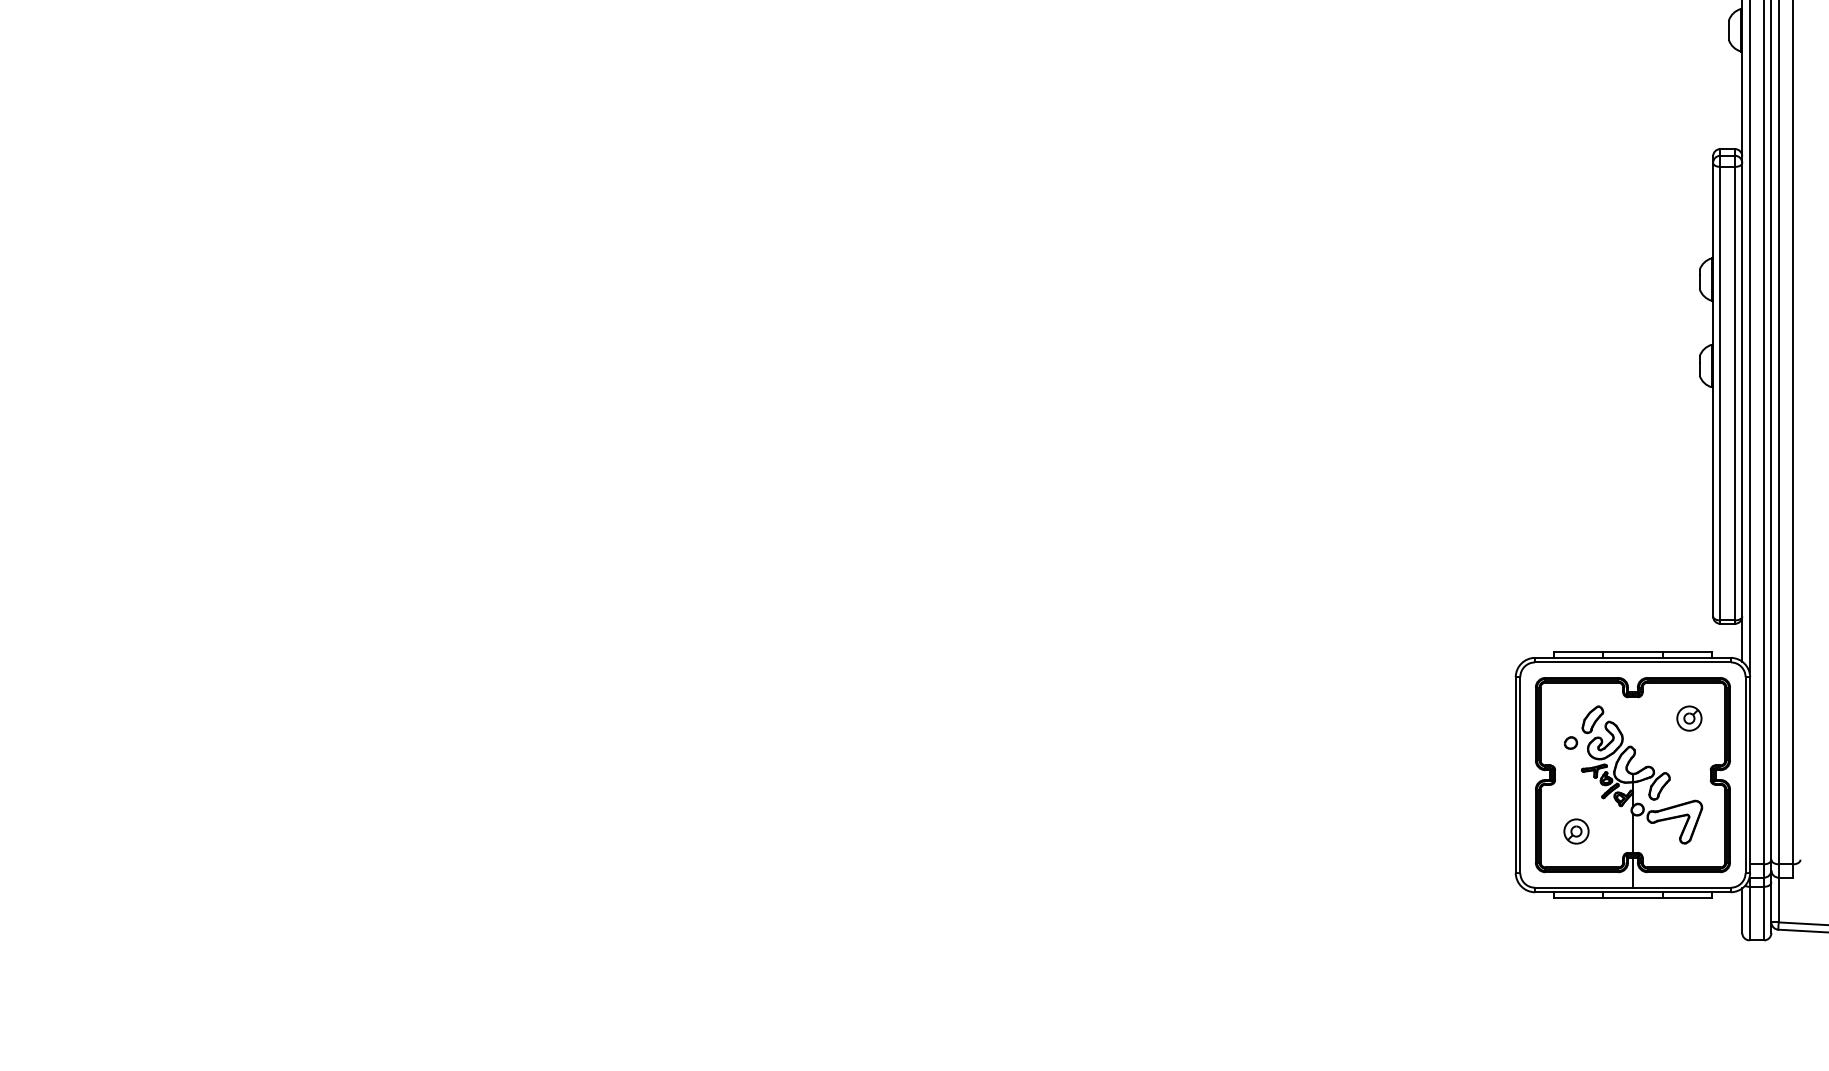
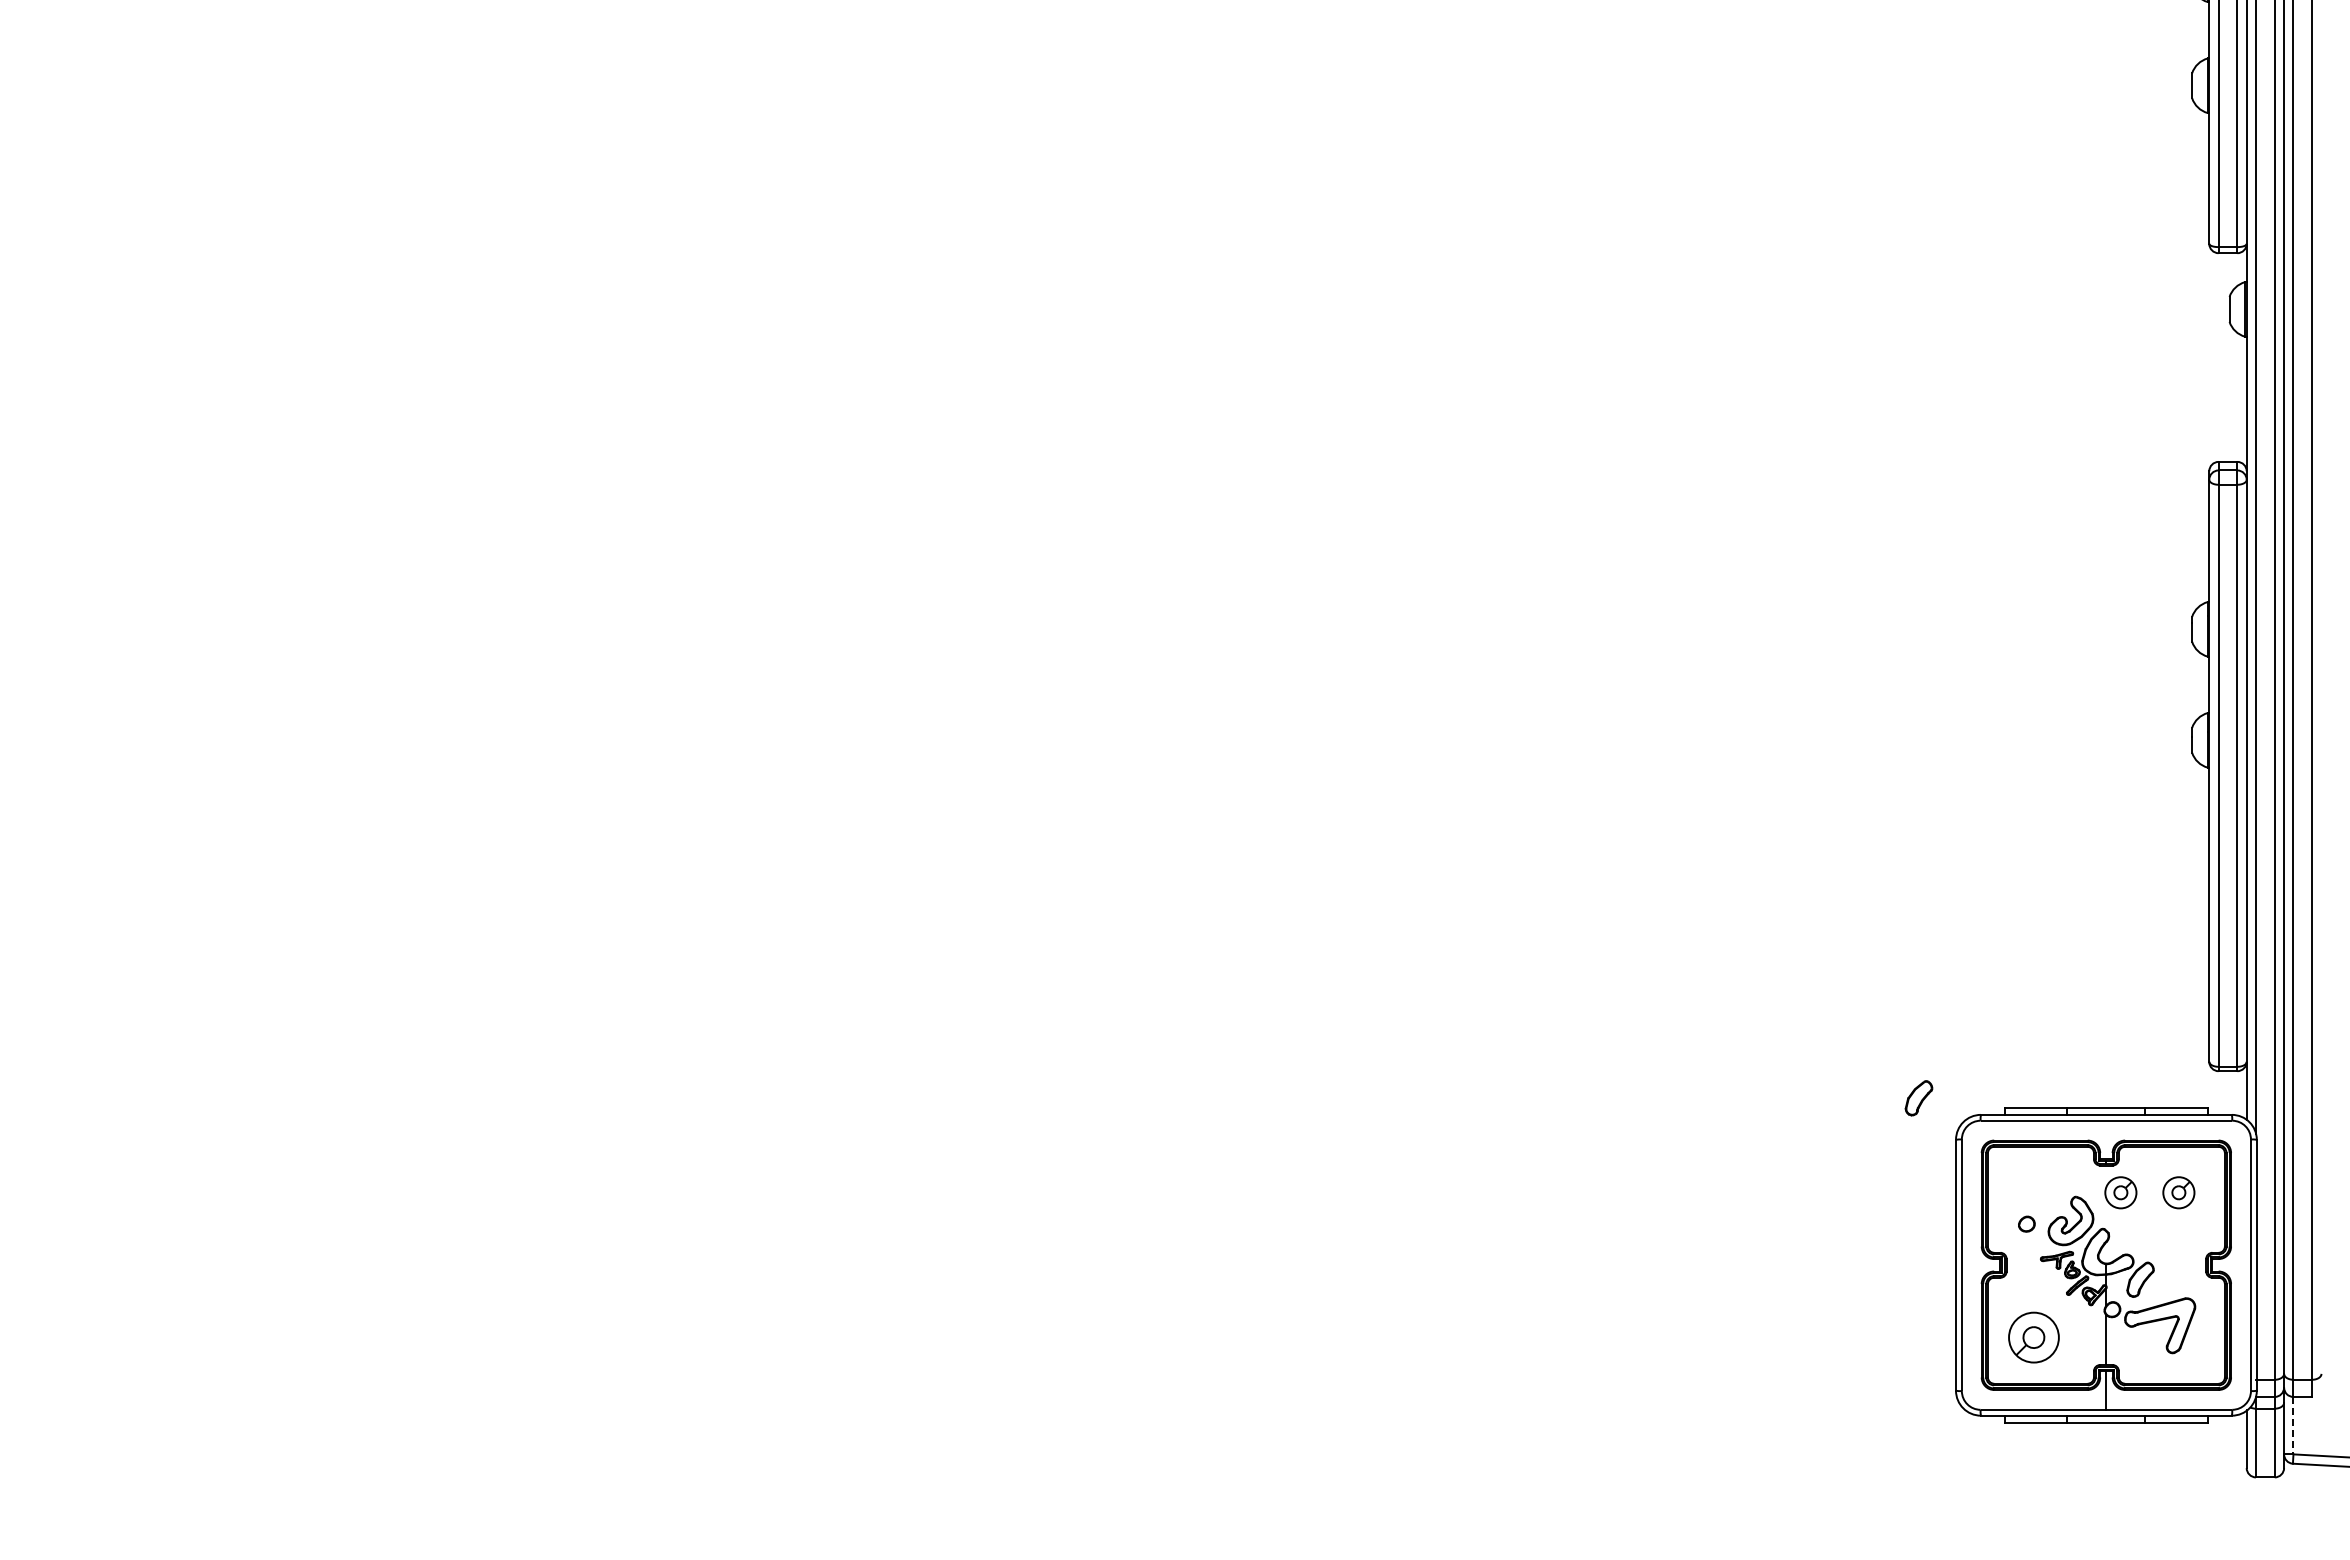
part: (1643, 718) -> (2120, 1192), added
part: (1592, 719) -> (1918, 1098), moved
part: (1576, 831) -> (2033, 1337), size x1.6
line: (1778, 899) -> (2293, 1425), solid -> dashed

